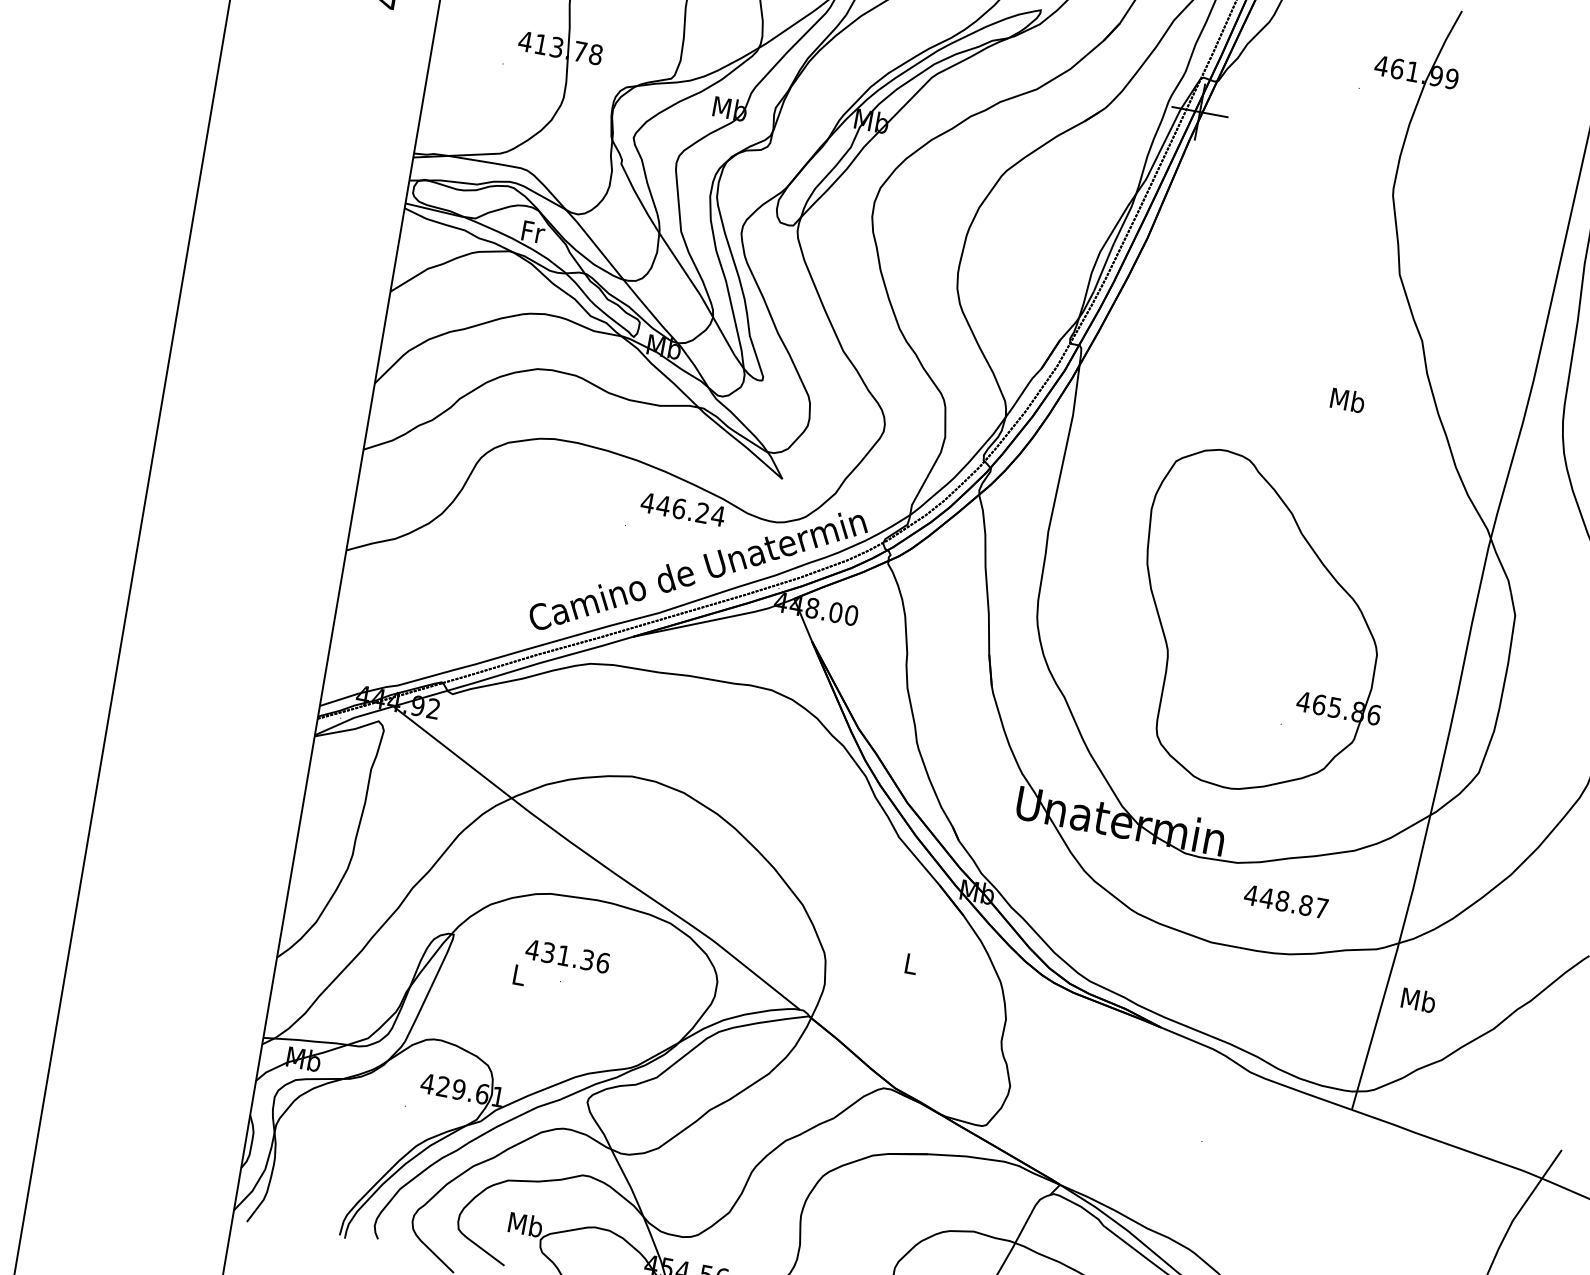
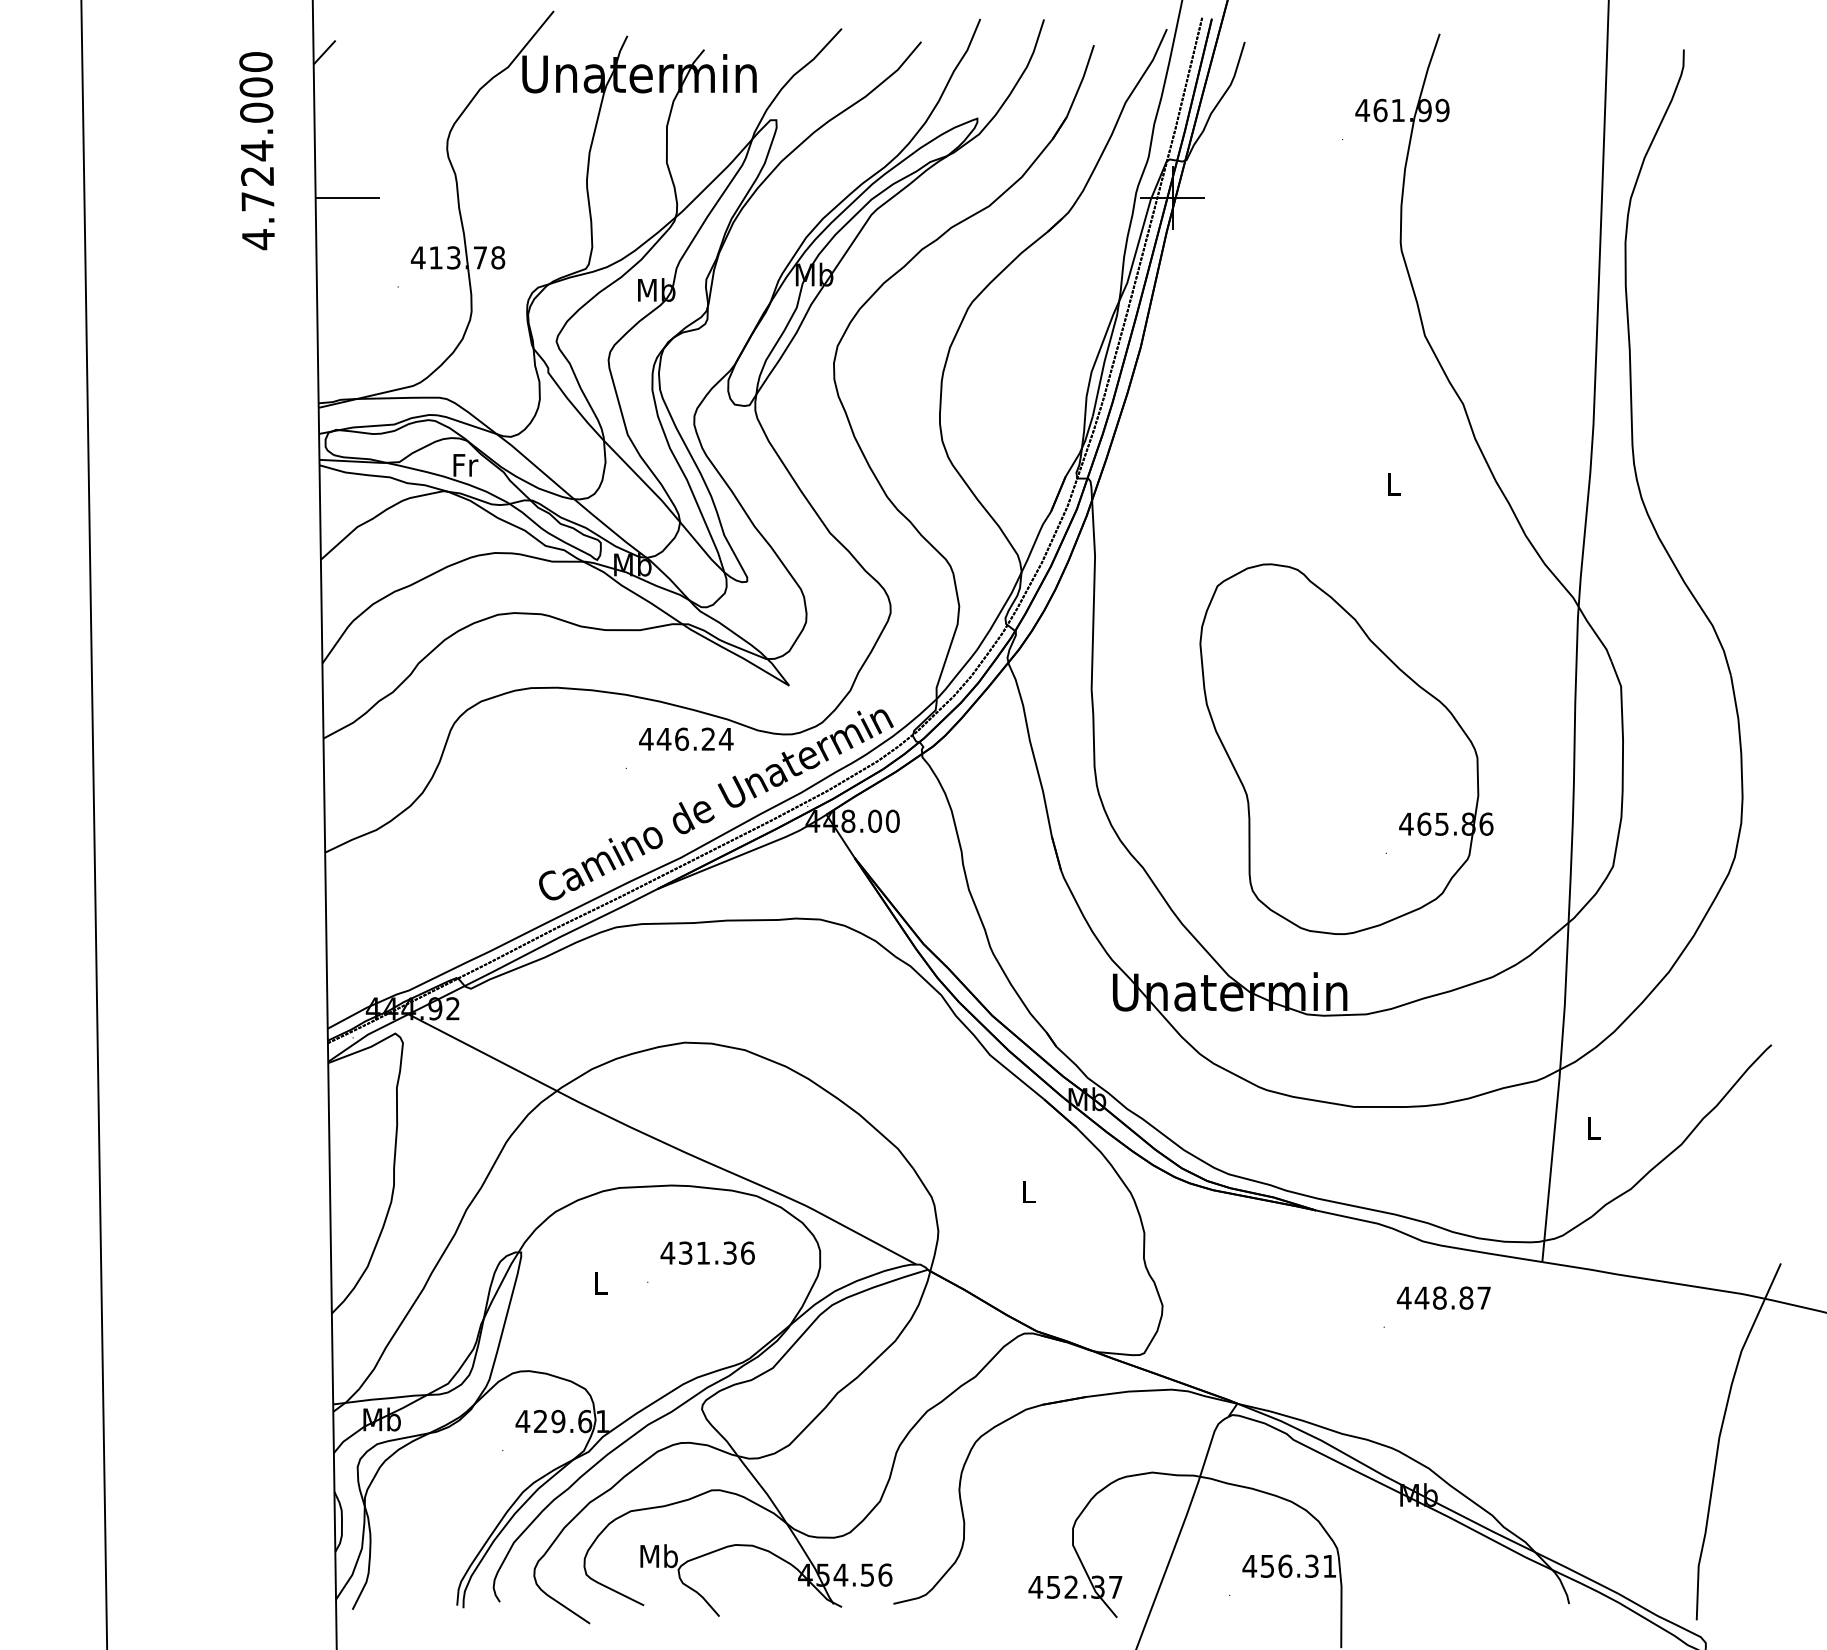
text: (1347, 400) -> (1393, 484), Mb -> L
text: (1285, 901) -> (1443, 1297), moved
text: (567, 955) -> (707, 1252), moved
text: (1418, 1000) -> (1593, 1128), Mb -> L

